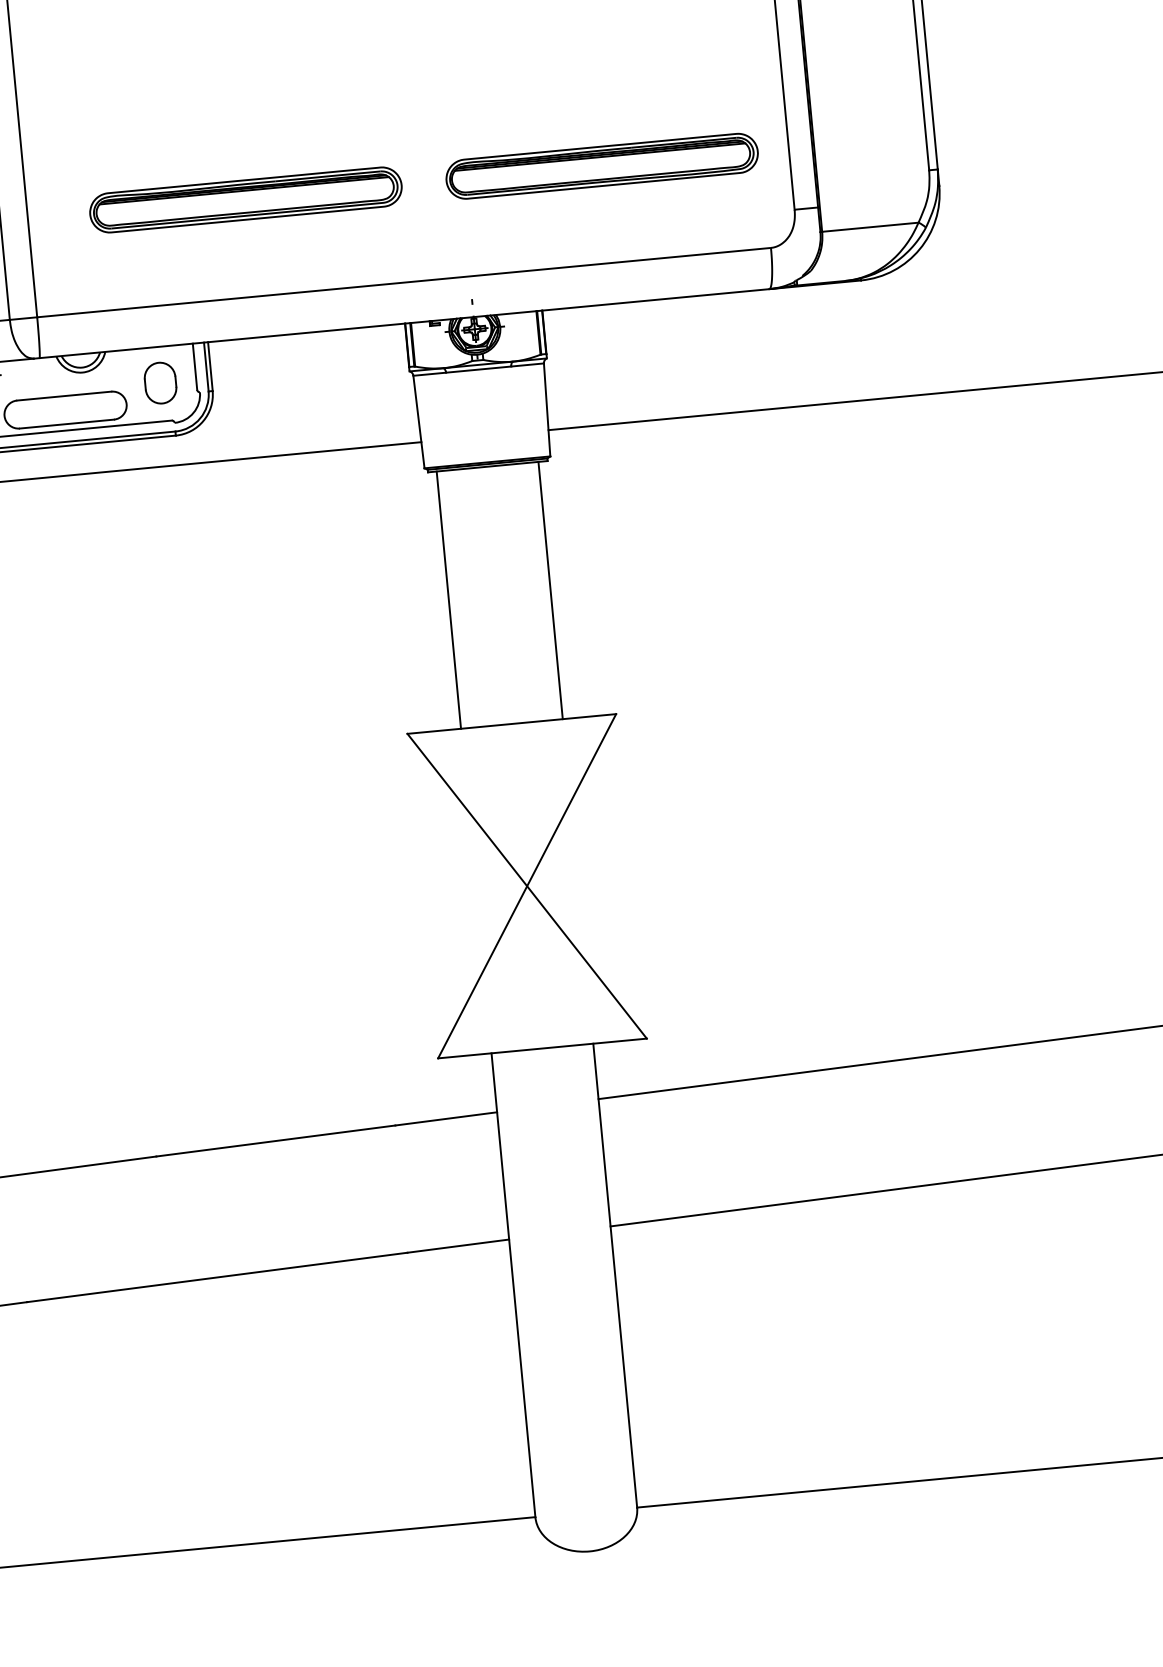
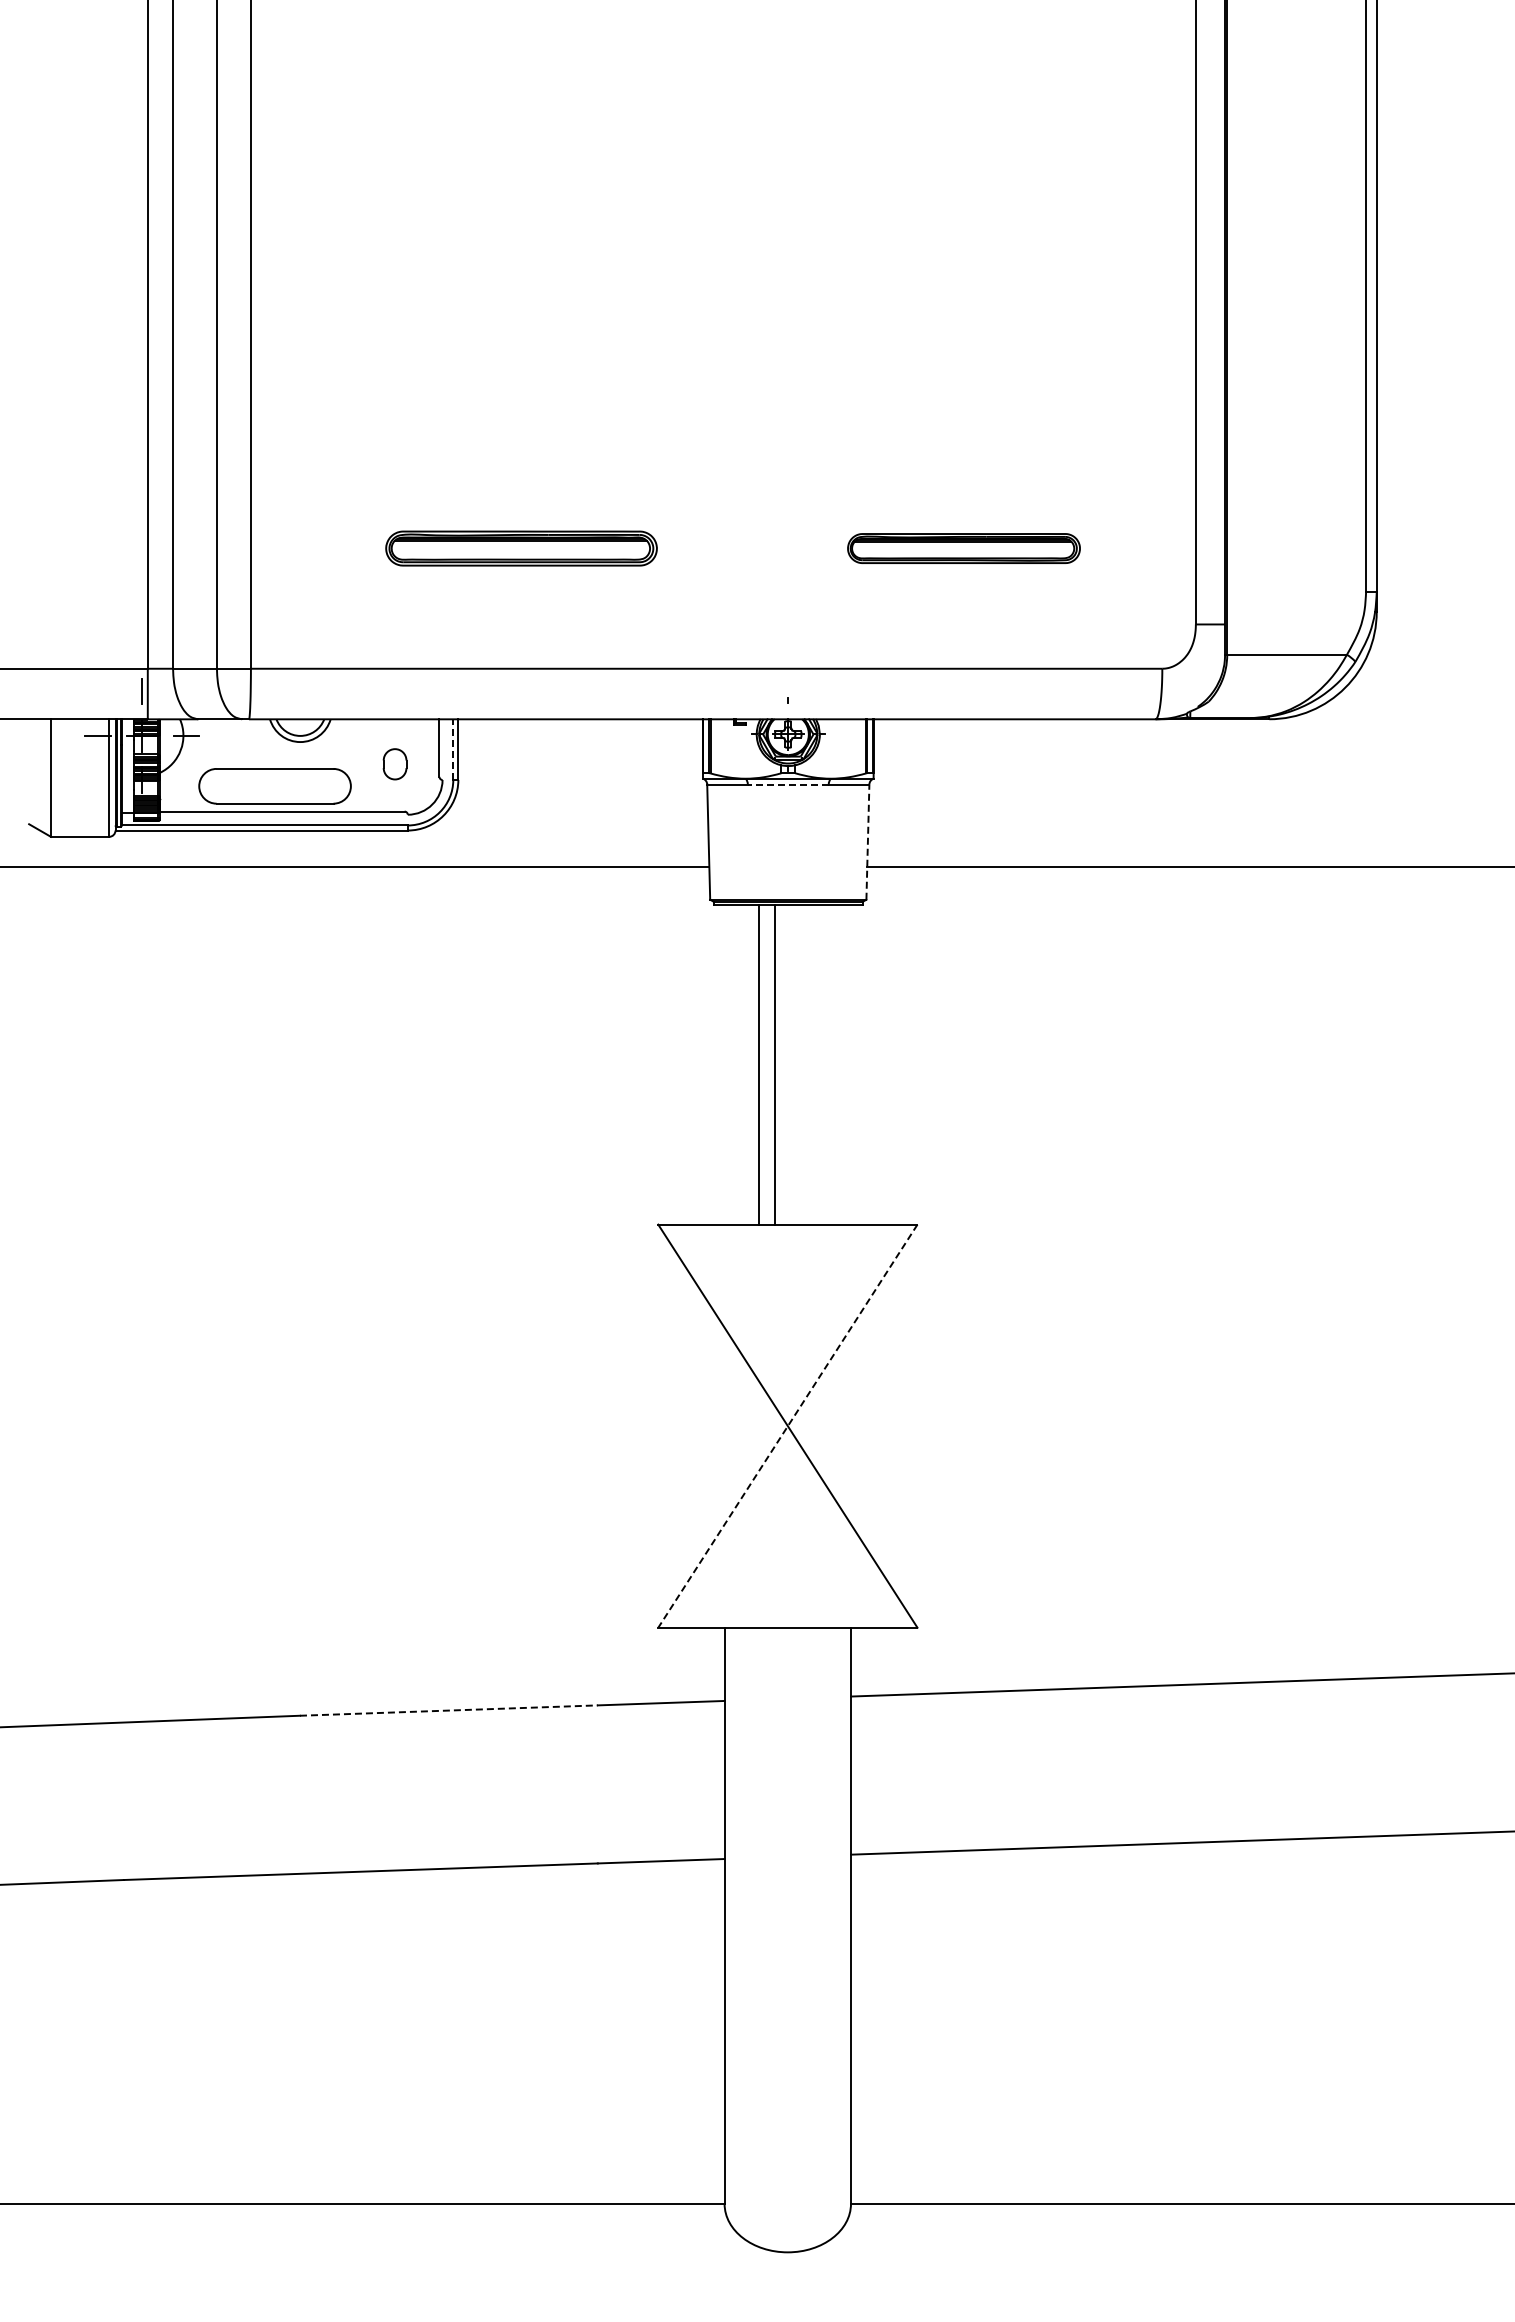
part: (601, 166) -> (963, 548), size x0.6
part: (245, 199) -> (521, 548), size x0.7
line: (206, 366) -> (453, 749), solid -> dashed
line: (478, 369) -> (788, 784), solid -> dashed
part: (160, 383) -> (394, 764), size x0.6
line: (546, 410) -> (867, 842), solid -> dashed
line: (550, 590) -> (759, 1064), moved
line: (448, 599) -> (774, 1064), moved
line: (526, 886) -> (787, 1426), solid -> dashed
line: (276, 1140) -> (449, 1710), solid -> dashed

